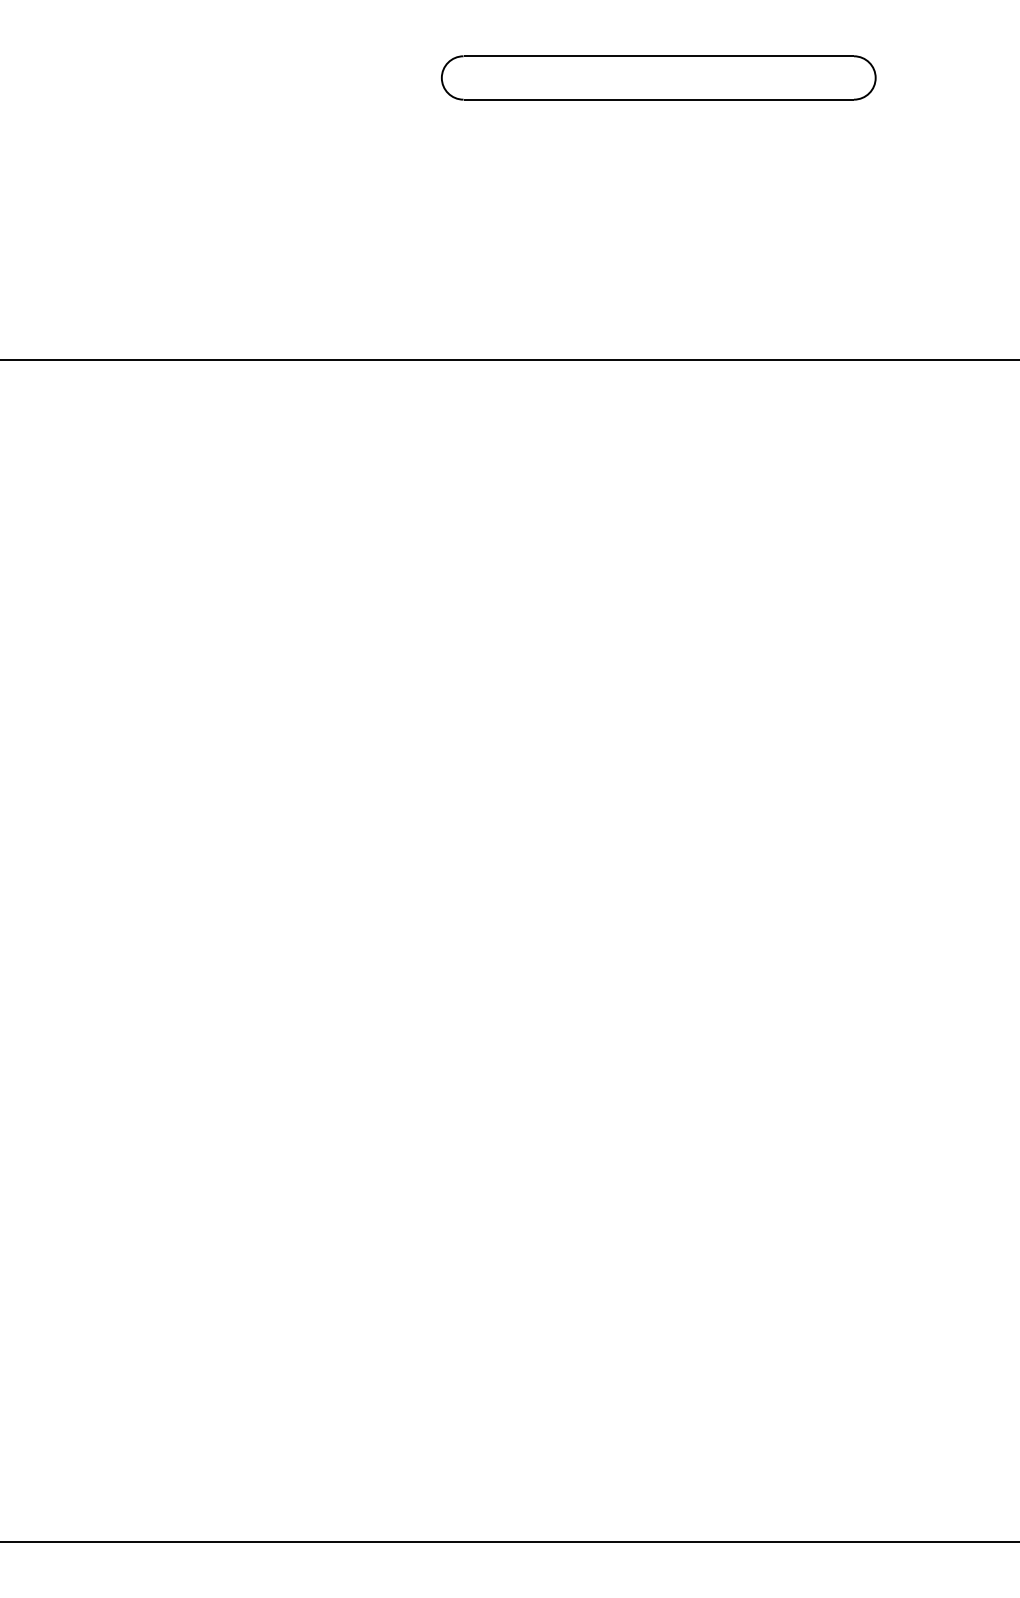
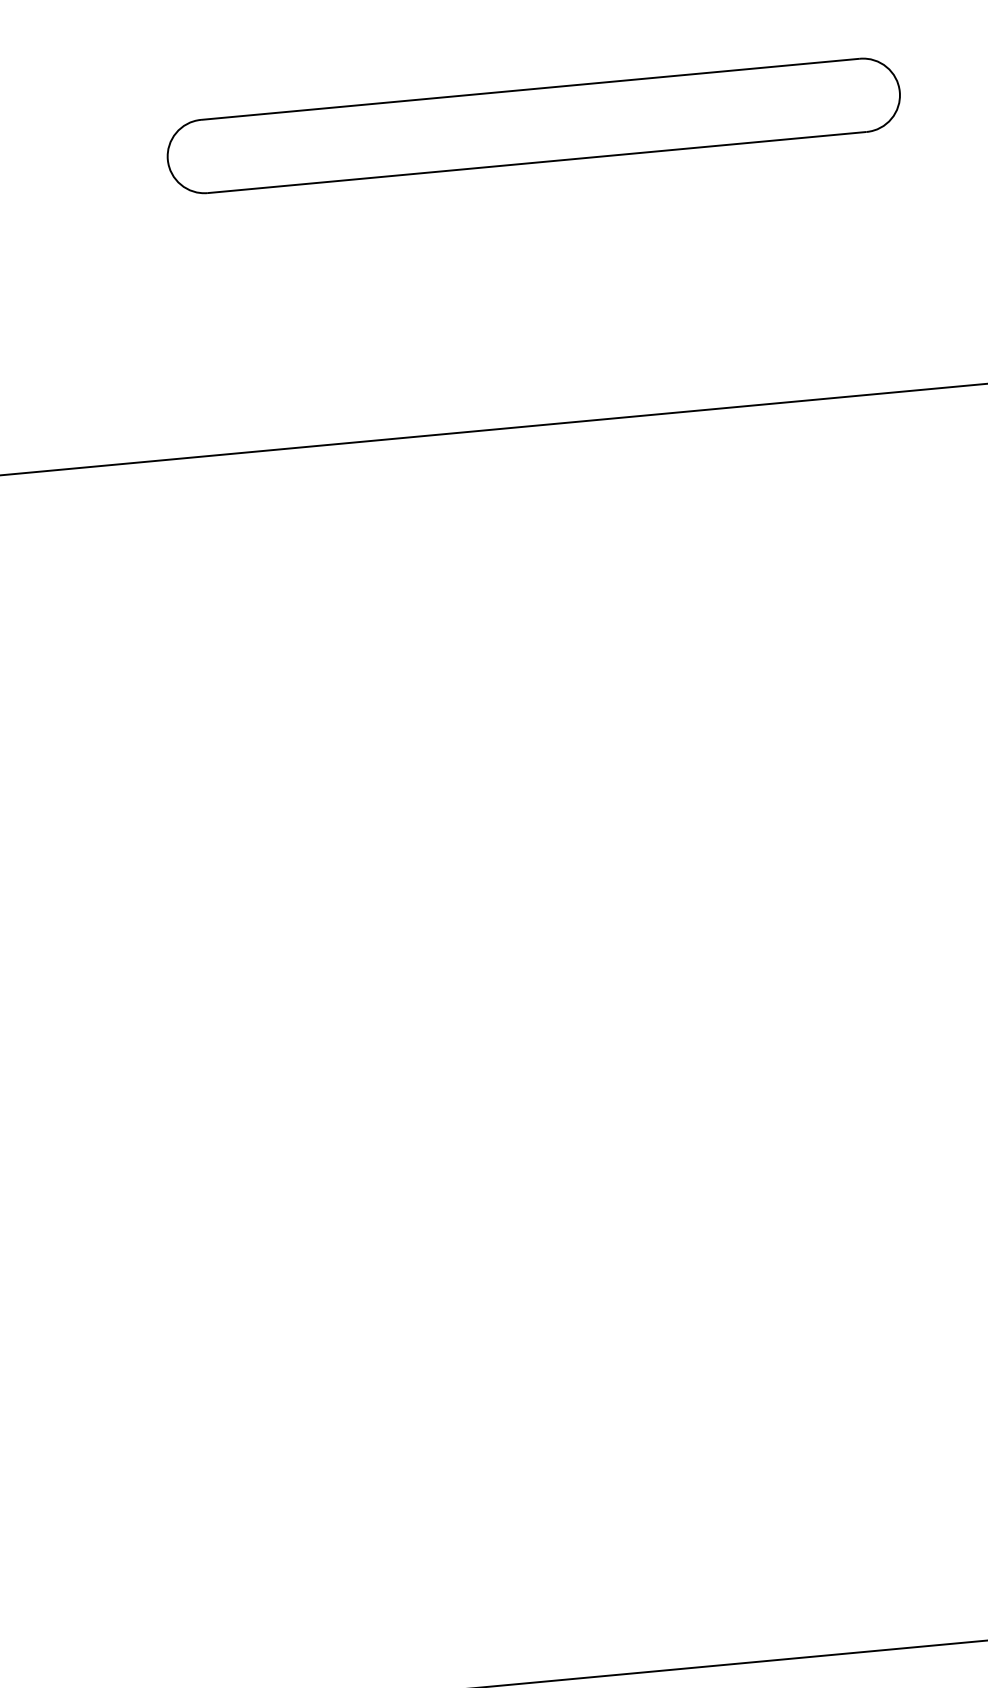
part: (658, 77) -> (533, 125), size x1.6

